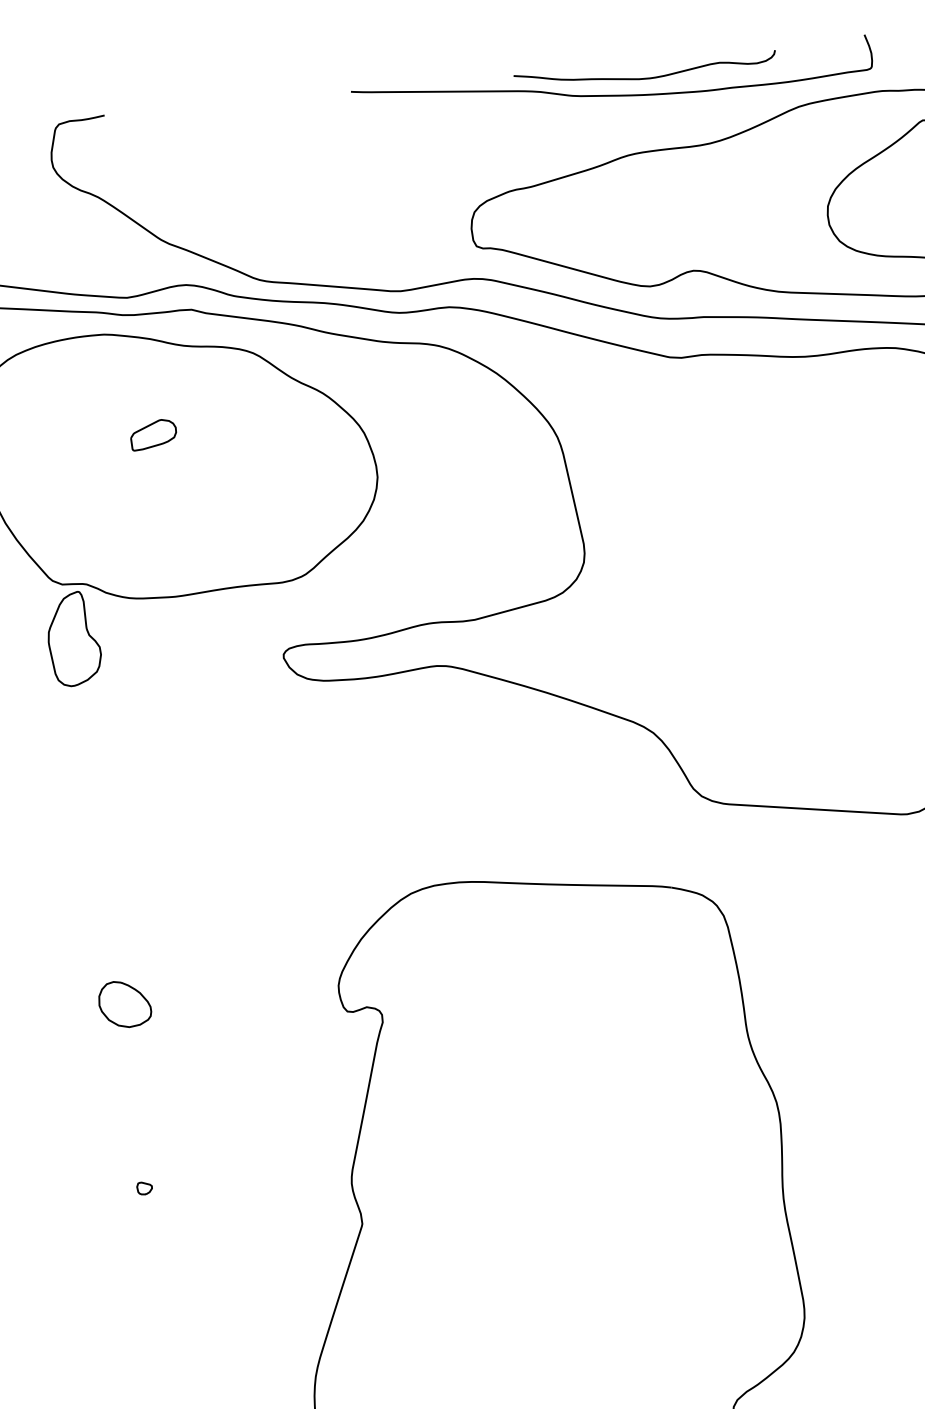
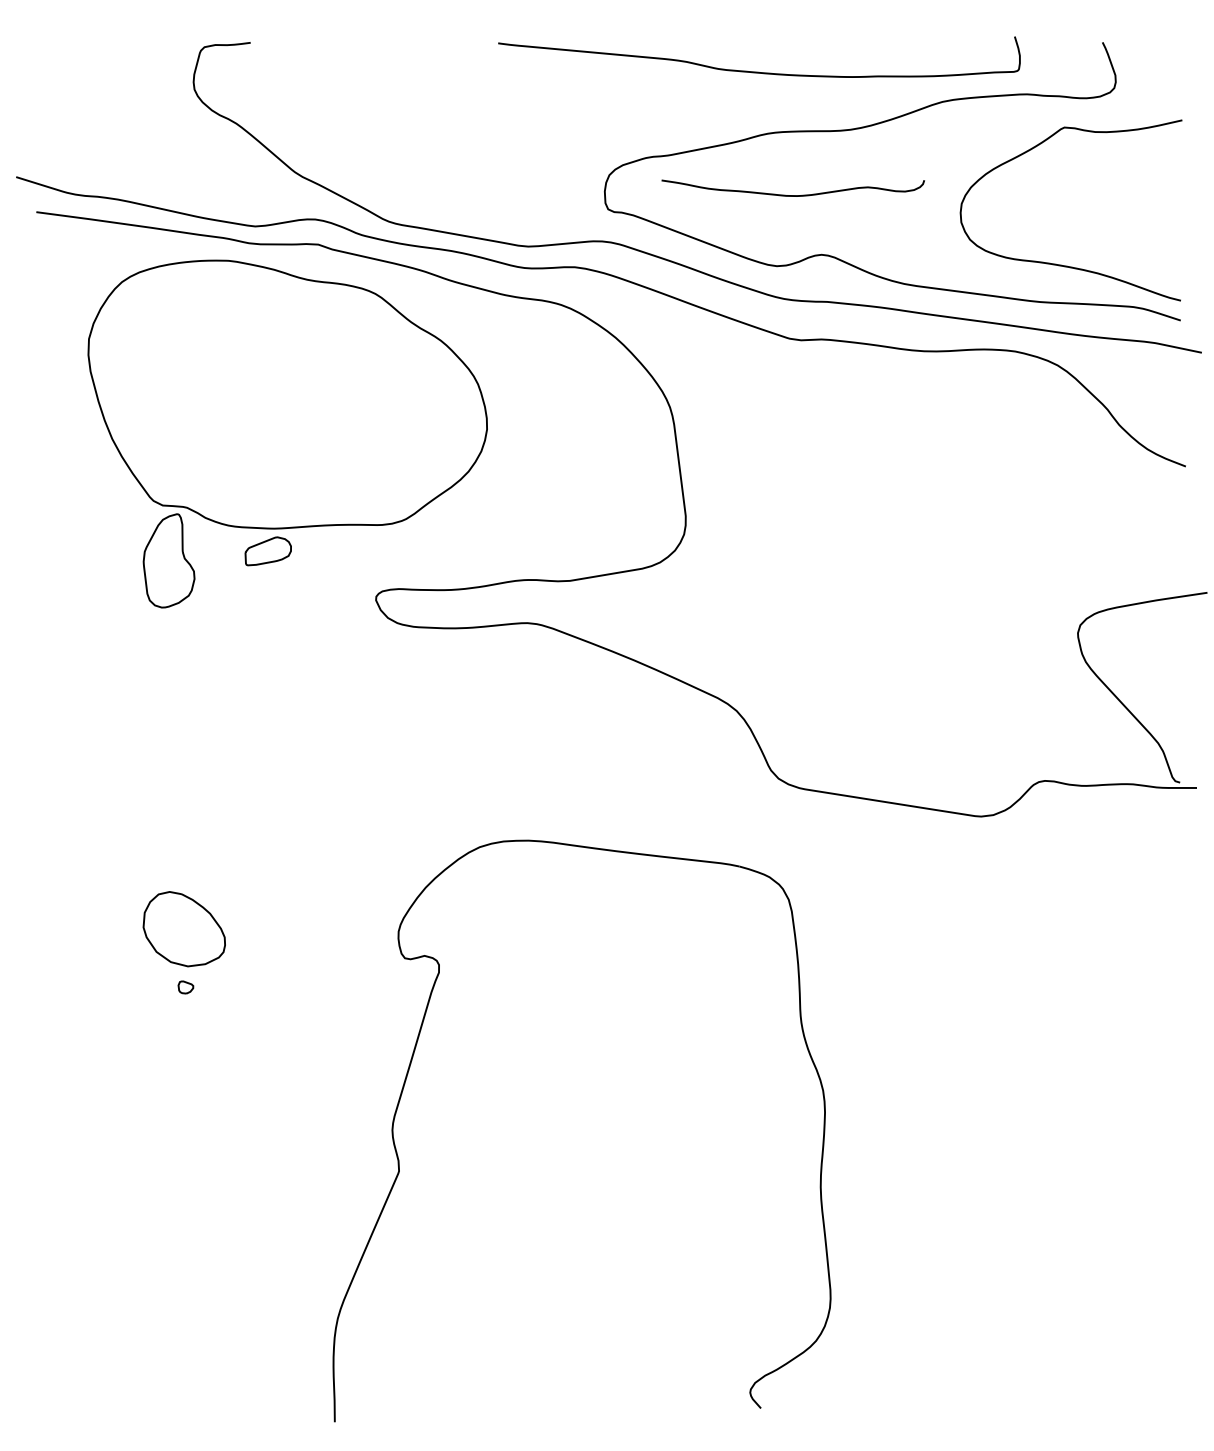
curve: (645, 78) -> (792, 195), moved
part: (152, 435) -> (267, 551), moved
part: (124, 1004) -> (183, 929), size x1.6
part: (144, 1188) -> (185, 987), moved

